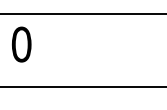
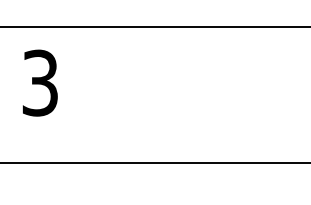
text: (21, 44) -> (40, 82), 0 -> 3

